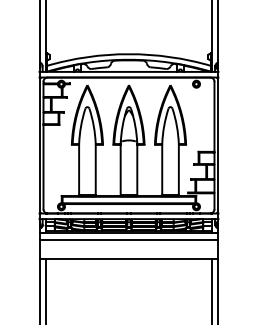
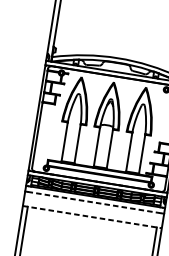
line: (129, 240) -> (95, 202), solid -> dashed
line: (129, 258) -> (92, 216), solid -> dashed

